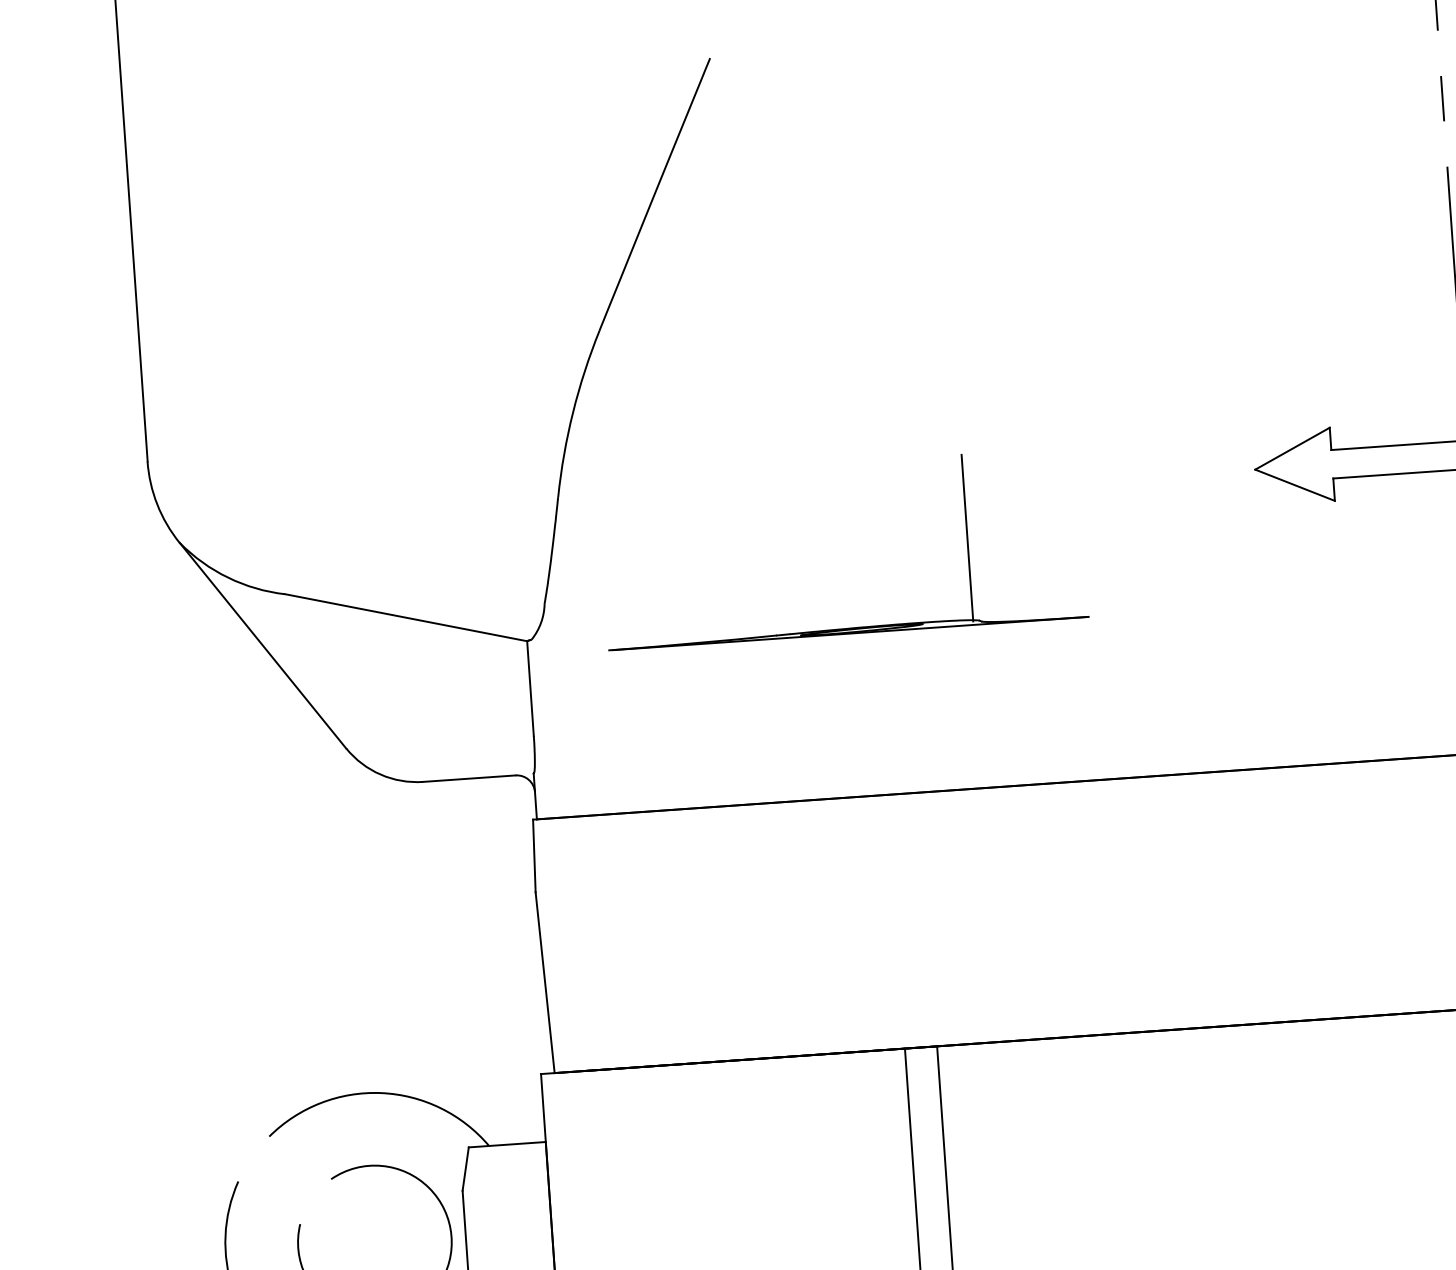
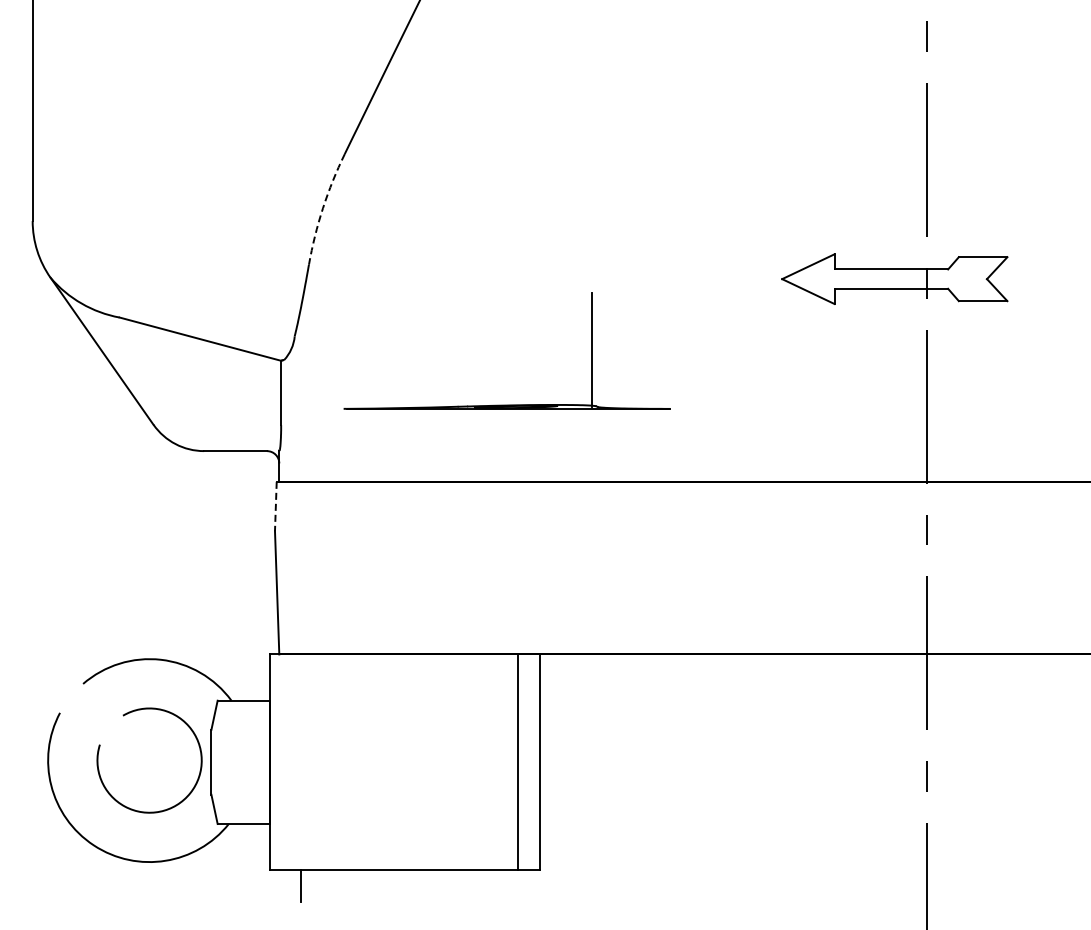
arc: (573, 412) -> (323, 208), solid -> dashed
part: (847, 627) -> (506, 404), moved
line: (533, 855) -> (275, 506), solid -> dashed

